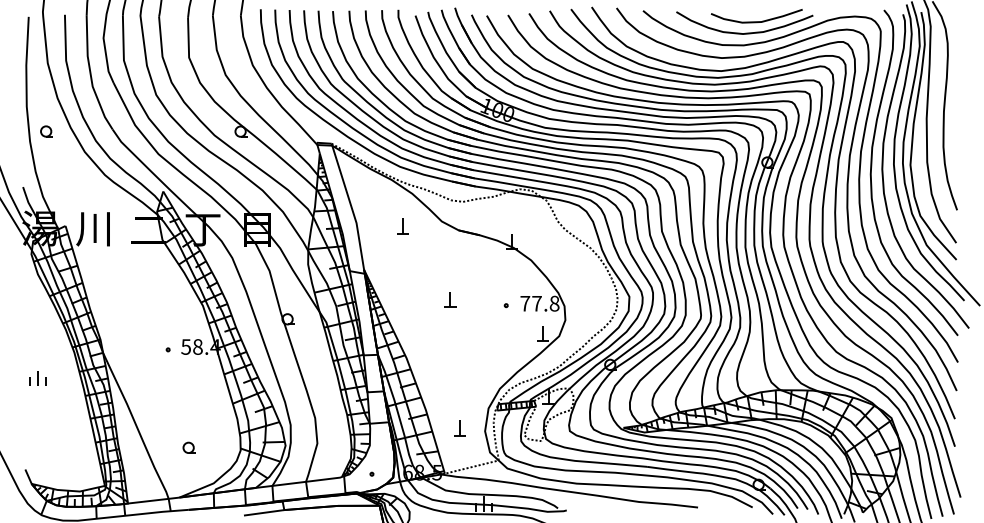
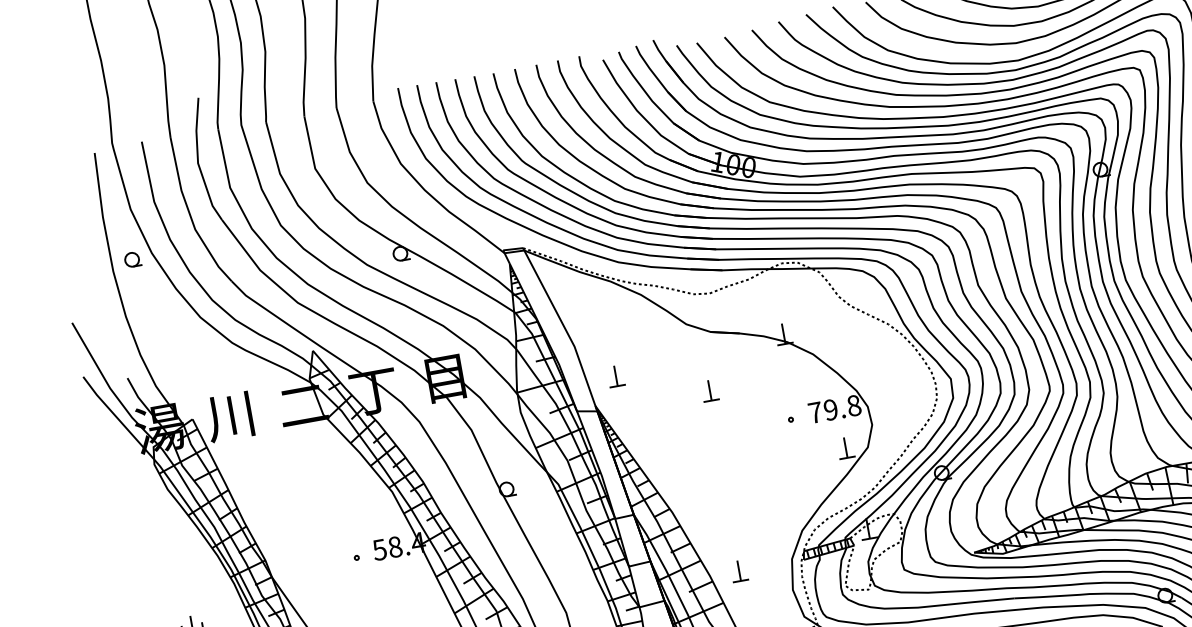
part: (46, 131) -> (132, 259), moved
part: (402, 226) -> (615, 376), moved
part: (450, 299) -> (710, 390), moved
text: (536, 303) -> (830, 409), 77.8 -> 79.8
part: (459, 428) -> (738, 571), moved

